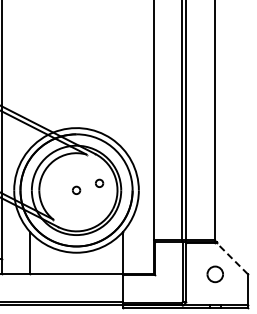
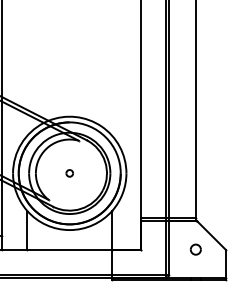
part: (99, 182) -> (90, 166), removed
line: (232, 258) -> (211, 235), dashed -> solid
part: (214, 273) -> (195, 248), size x0.71

